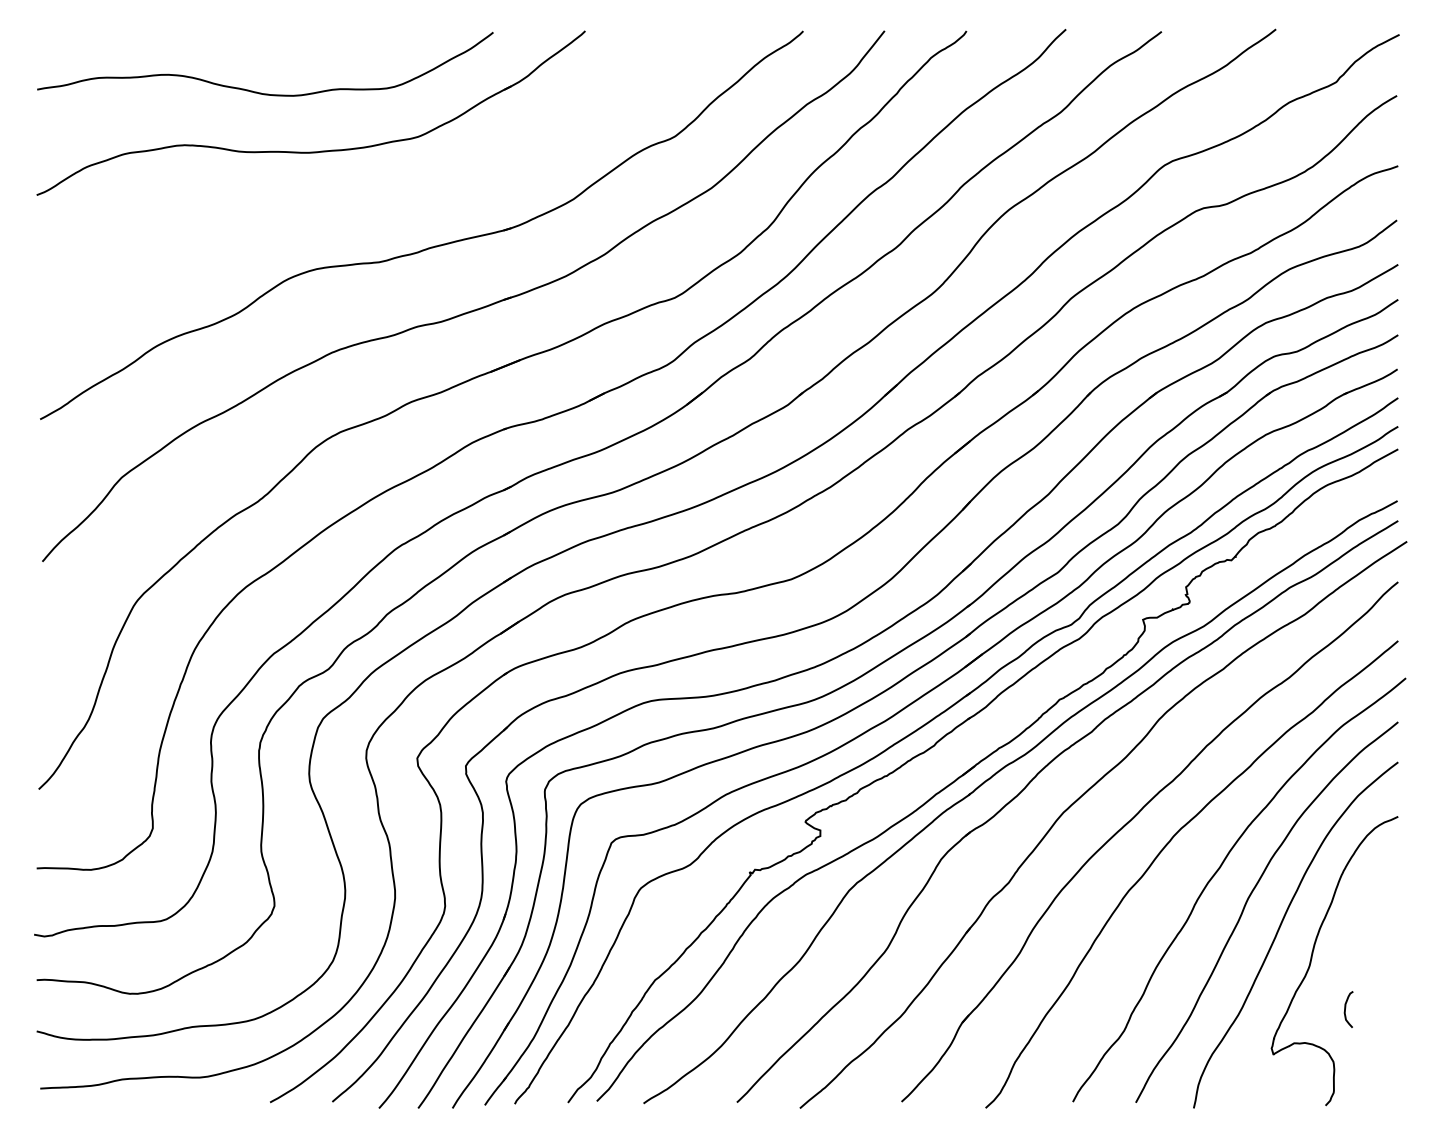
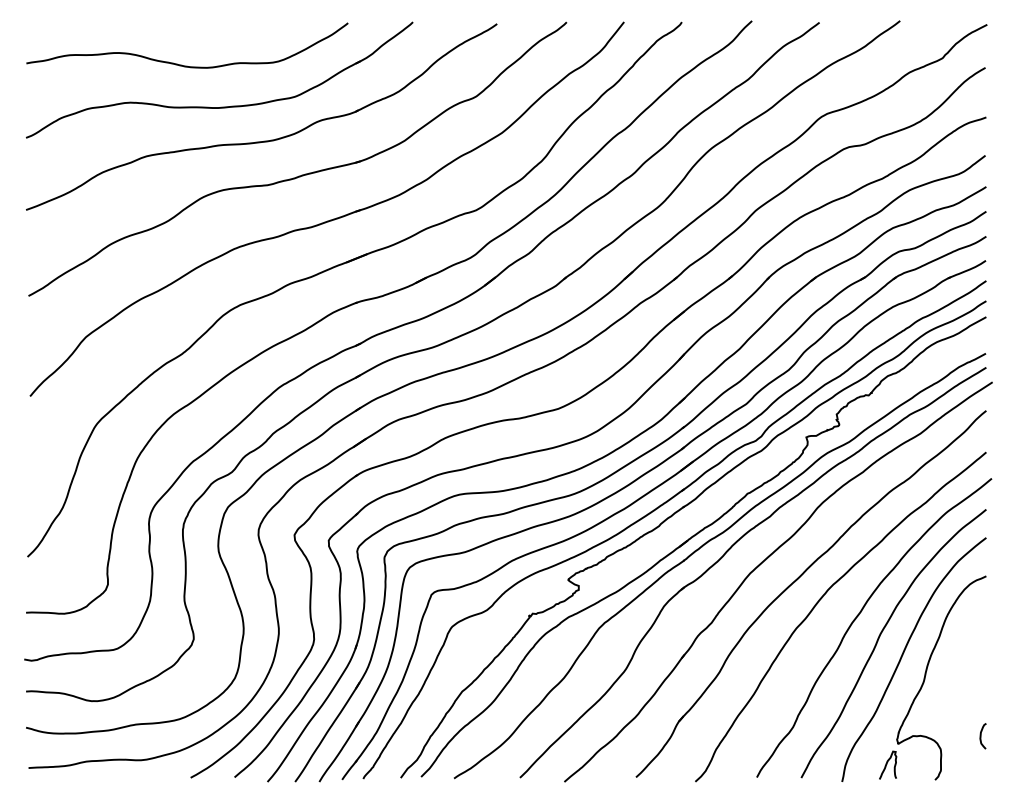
part: (373, 199) -> (263, 140), added
curve: (1346, 1007) -> (981, 734), moved
curve: (1257, 1083) -> (887, 764), added

